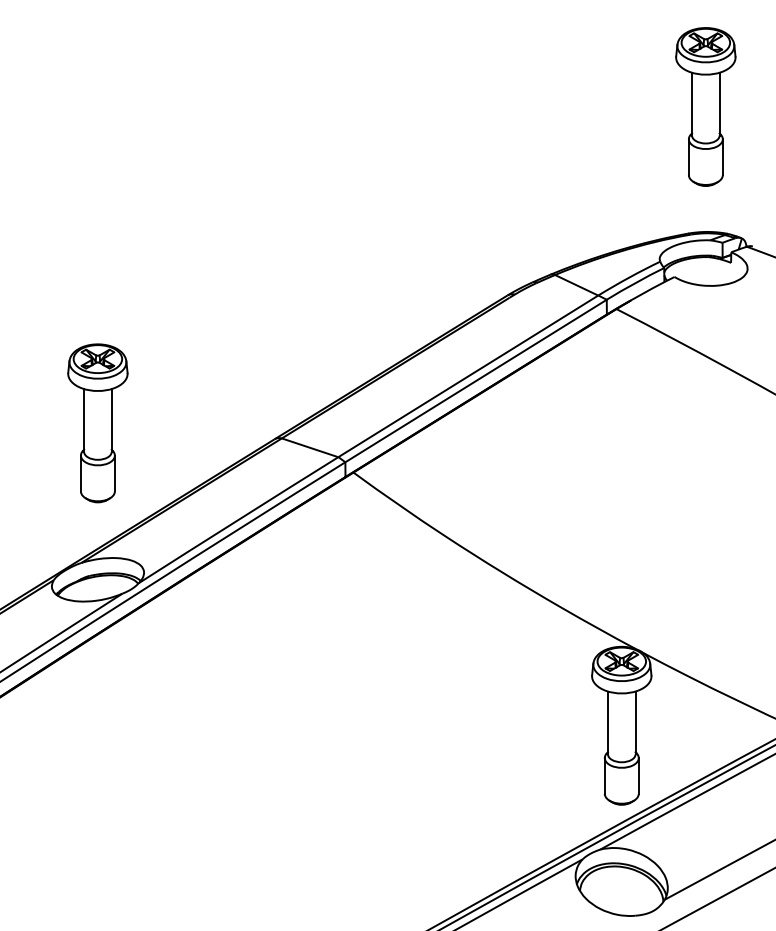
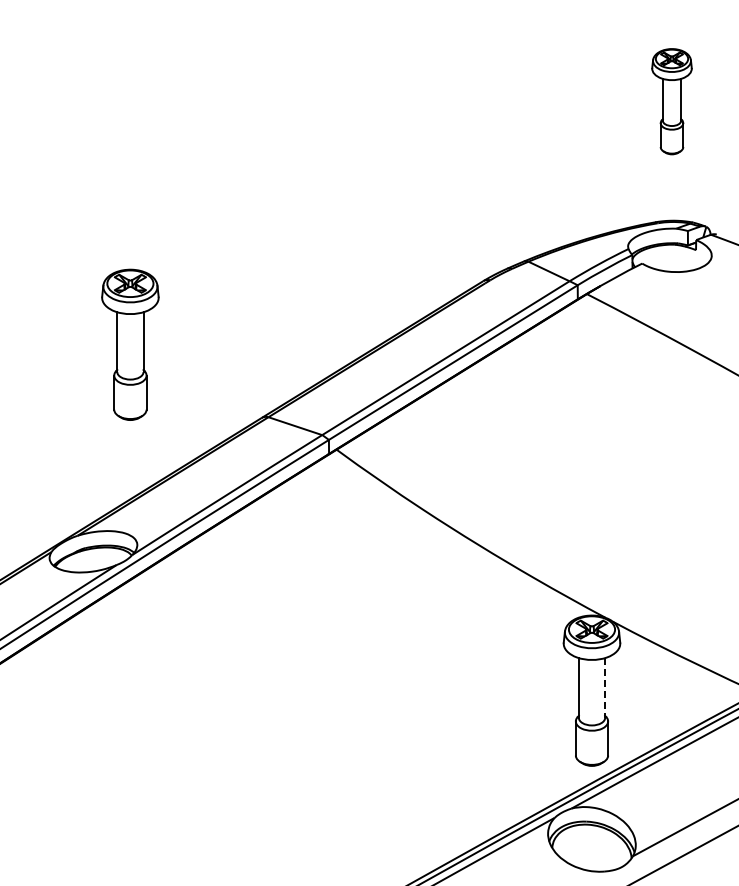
part: (705, 106) -> (671, 101), size x0.7
part: (98, 422) -> (130, 344), moved
line: (635, 723) -> (605, 688), solid -> dashed

